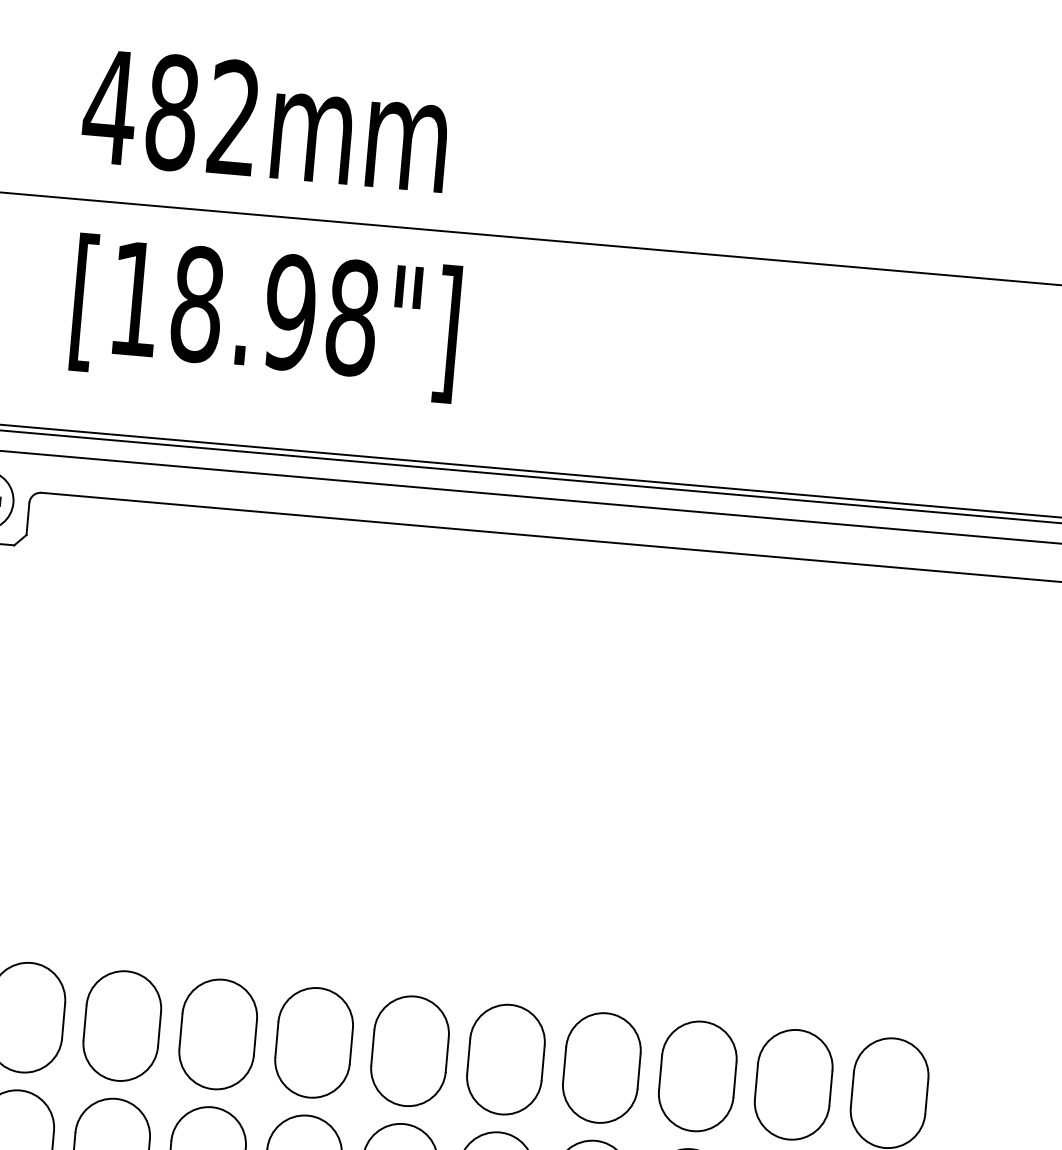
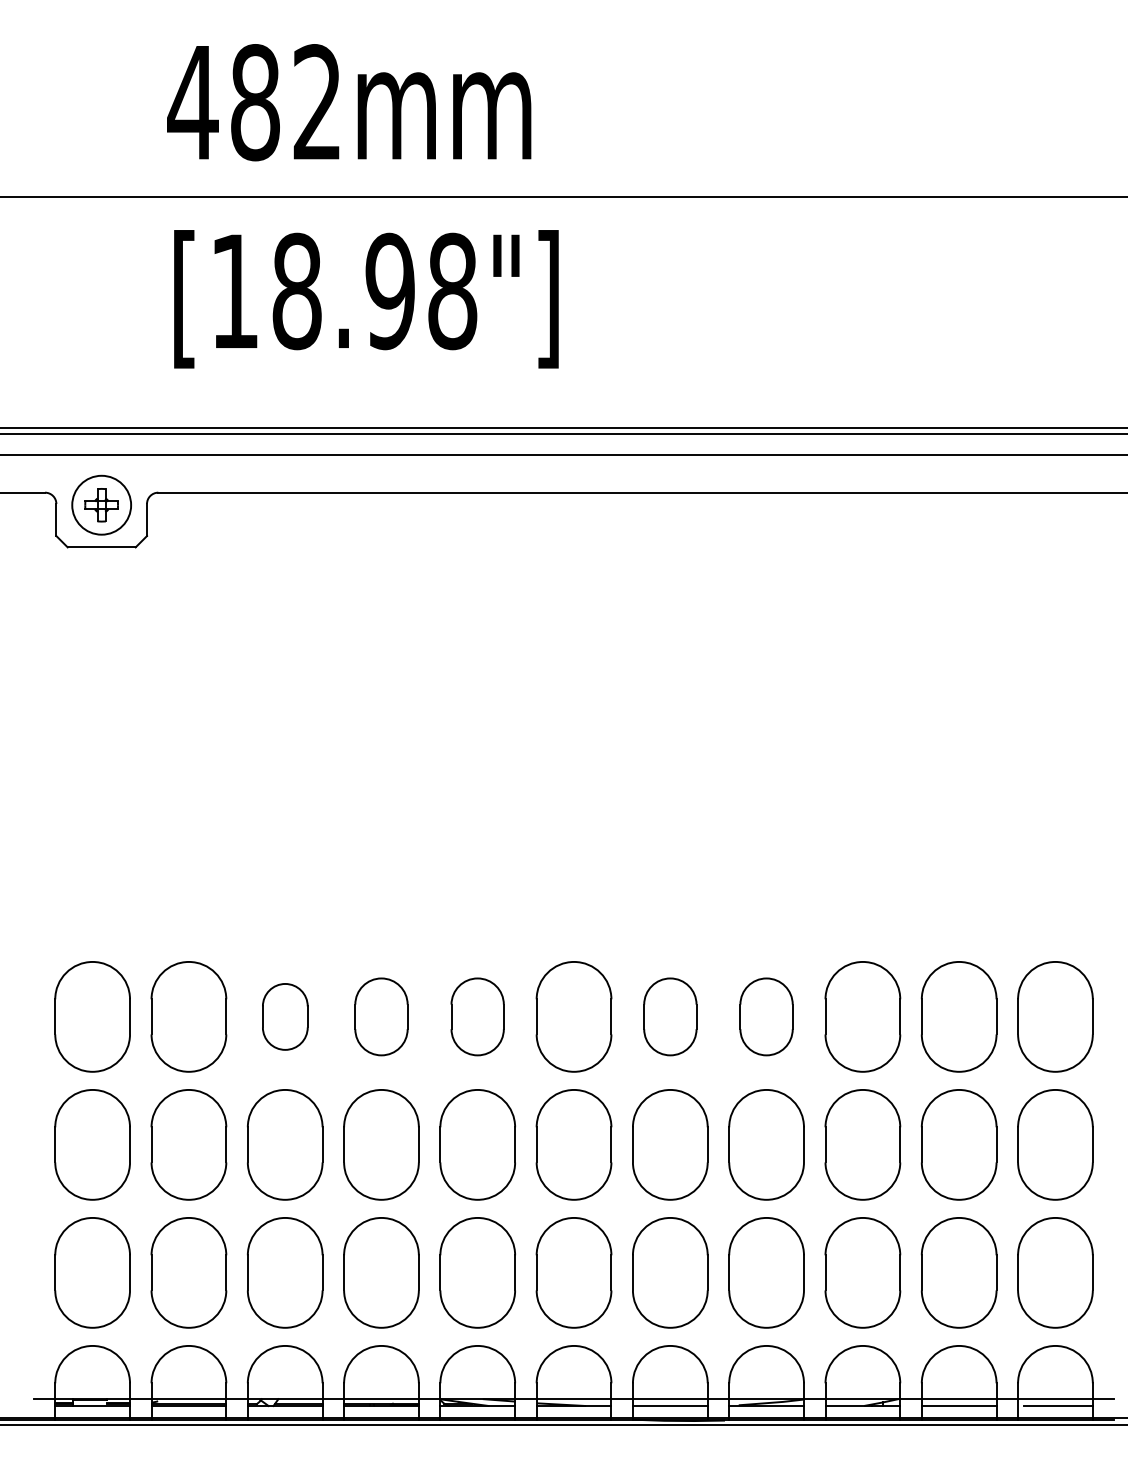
part: (122, 1025) -> (285, 1016), size x0.6
part: (218, 1034) -> (381, 1016), size x0.7
part: (313, 1042) -> (477, 1016), size x0.7
part: (506, 1059) -> (670, 1016), size x0.7
part: (601, 1067) -> (766, 1016), size x0.7

